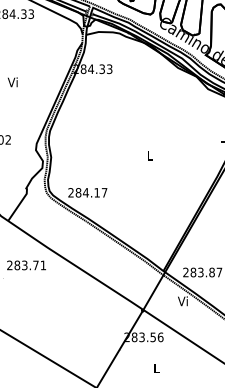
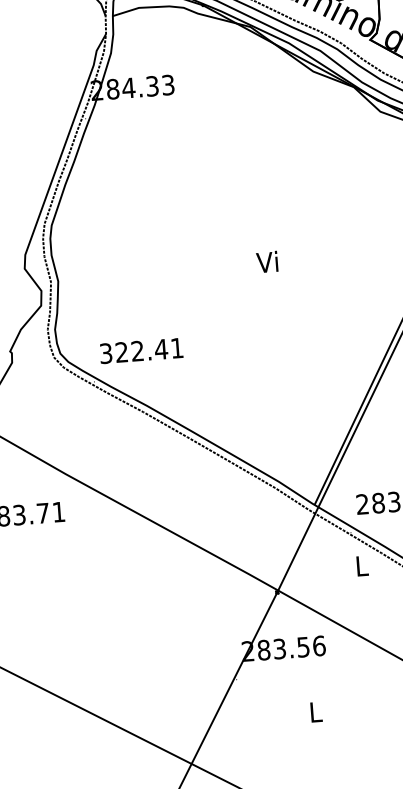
text: (149, 155) -> (266, 261), L -> Vi
text: (87, 192) -> (140, 350), 284.17 -> 322.41
text: (182, 301) -> (359, 566), Vi -> L

